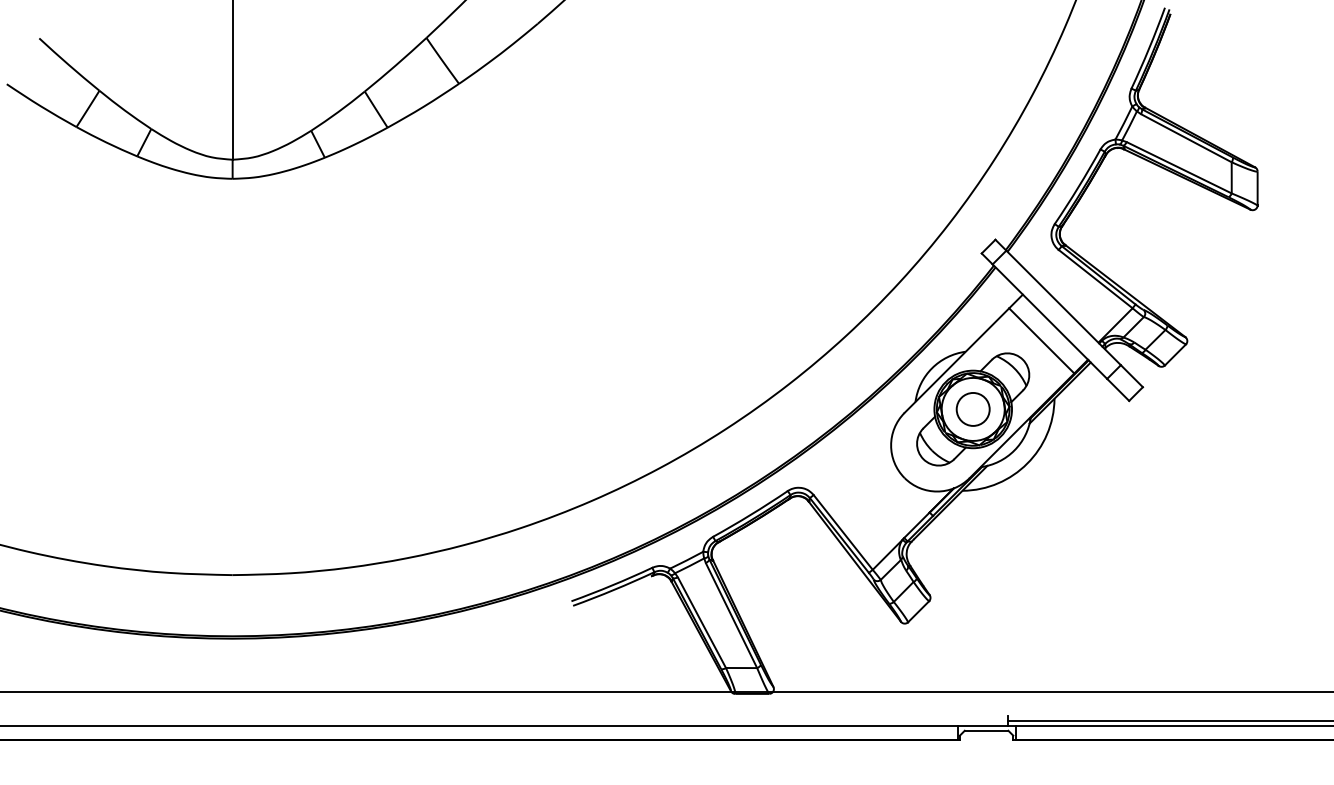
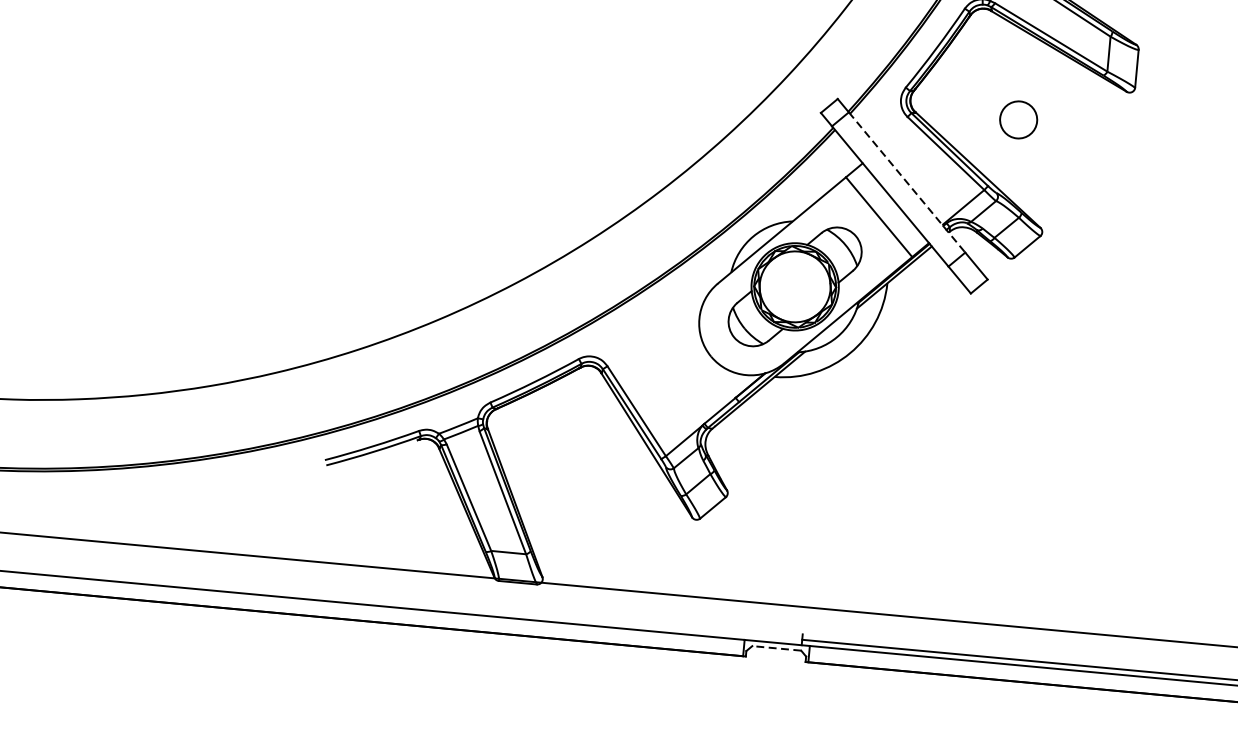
line: (1063, 307) -> (906, 181), solid -> dashed
circle: (972, 409) -> (1017, 119), moved
line: (986, 730) -> (776, 648), solid -> dashed

